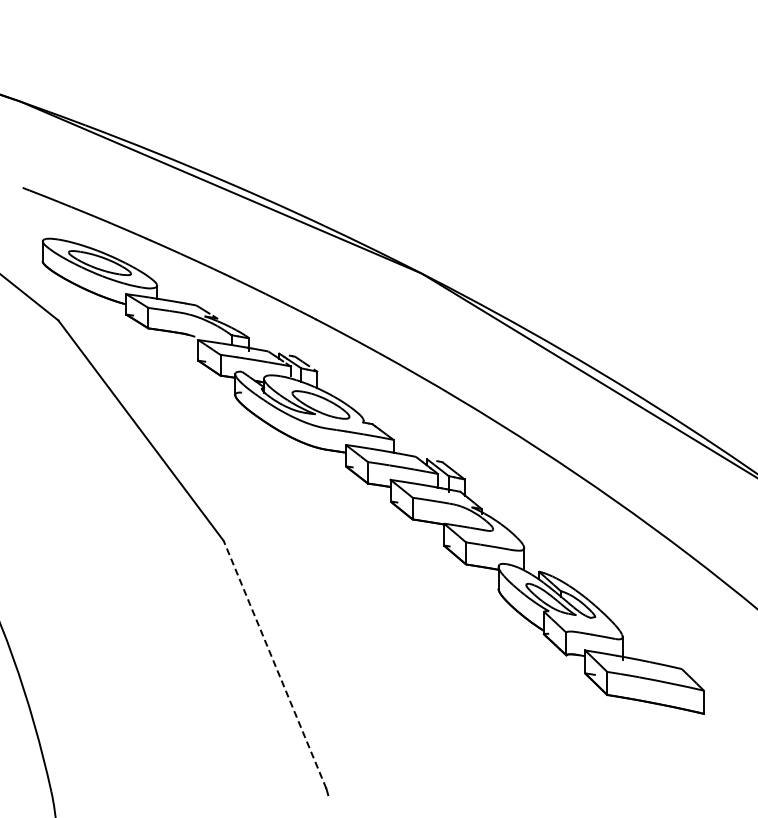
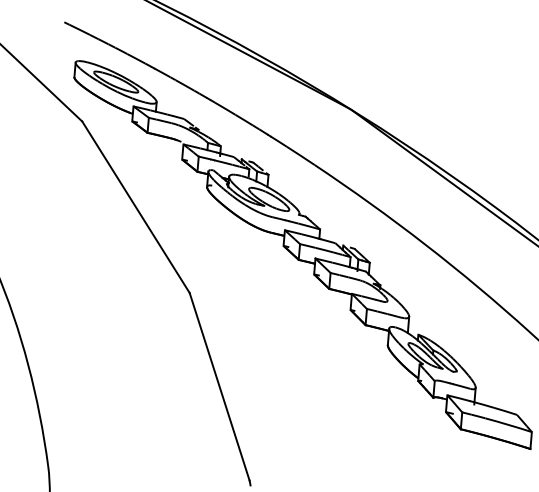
line: (274, 664) -> (219, 386), dashed -> solid

